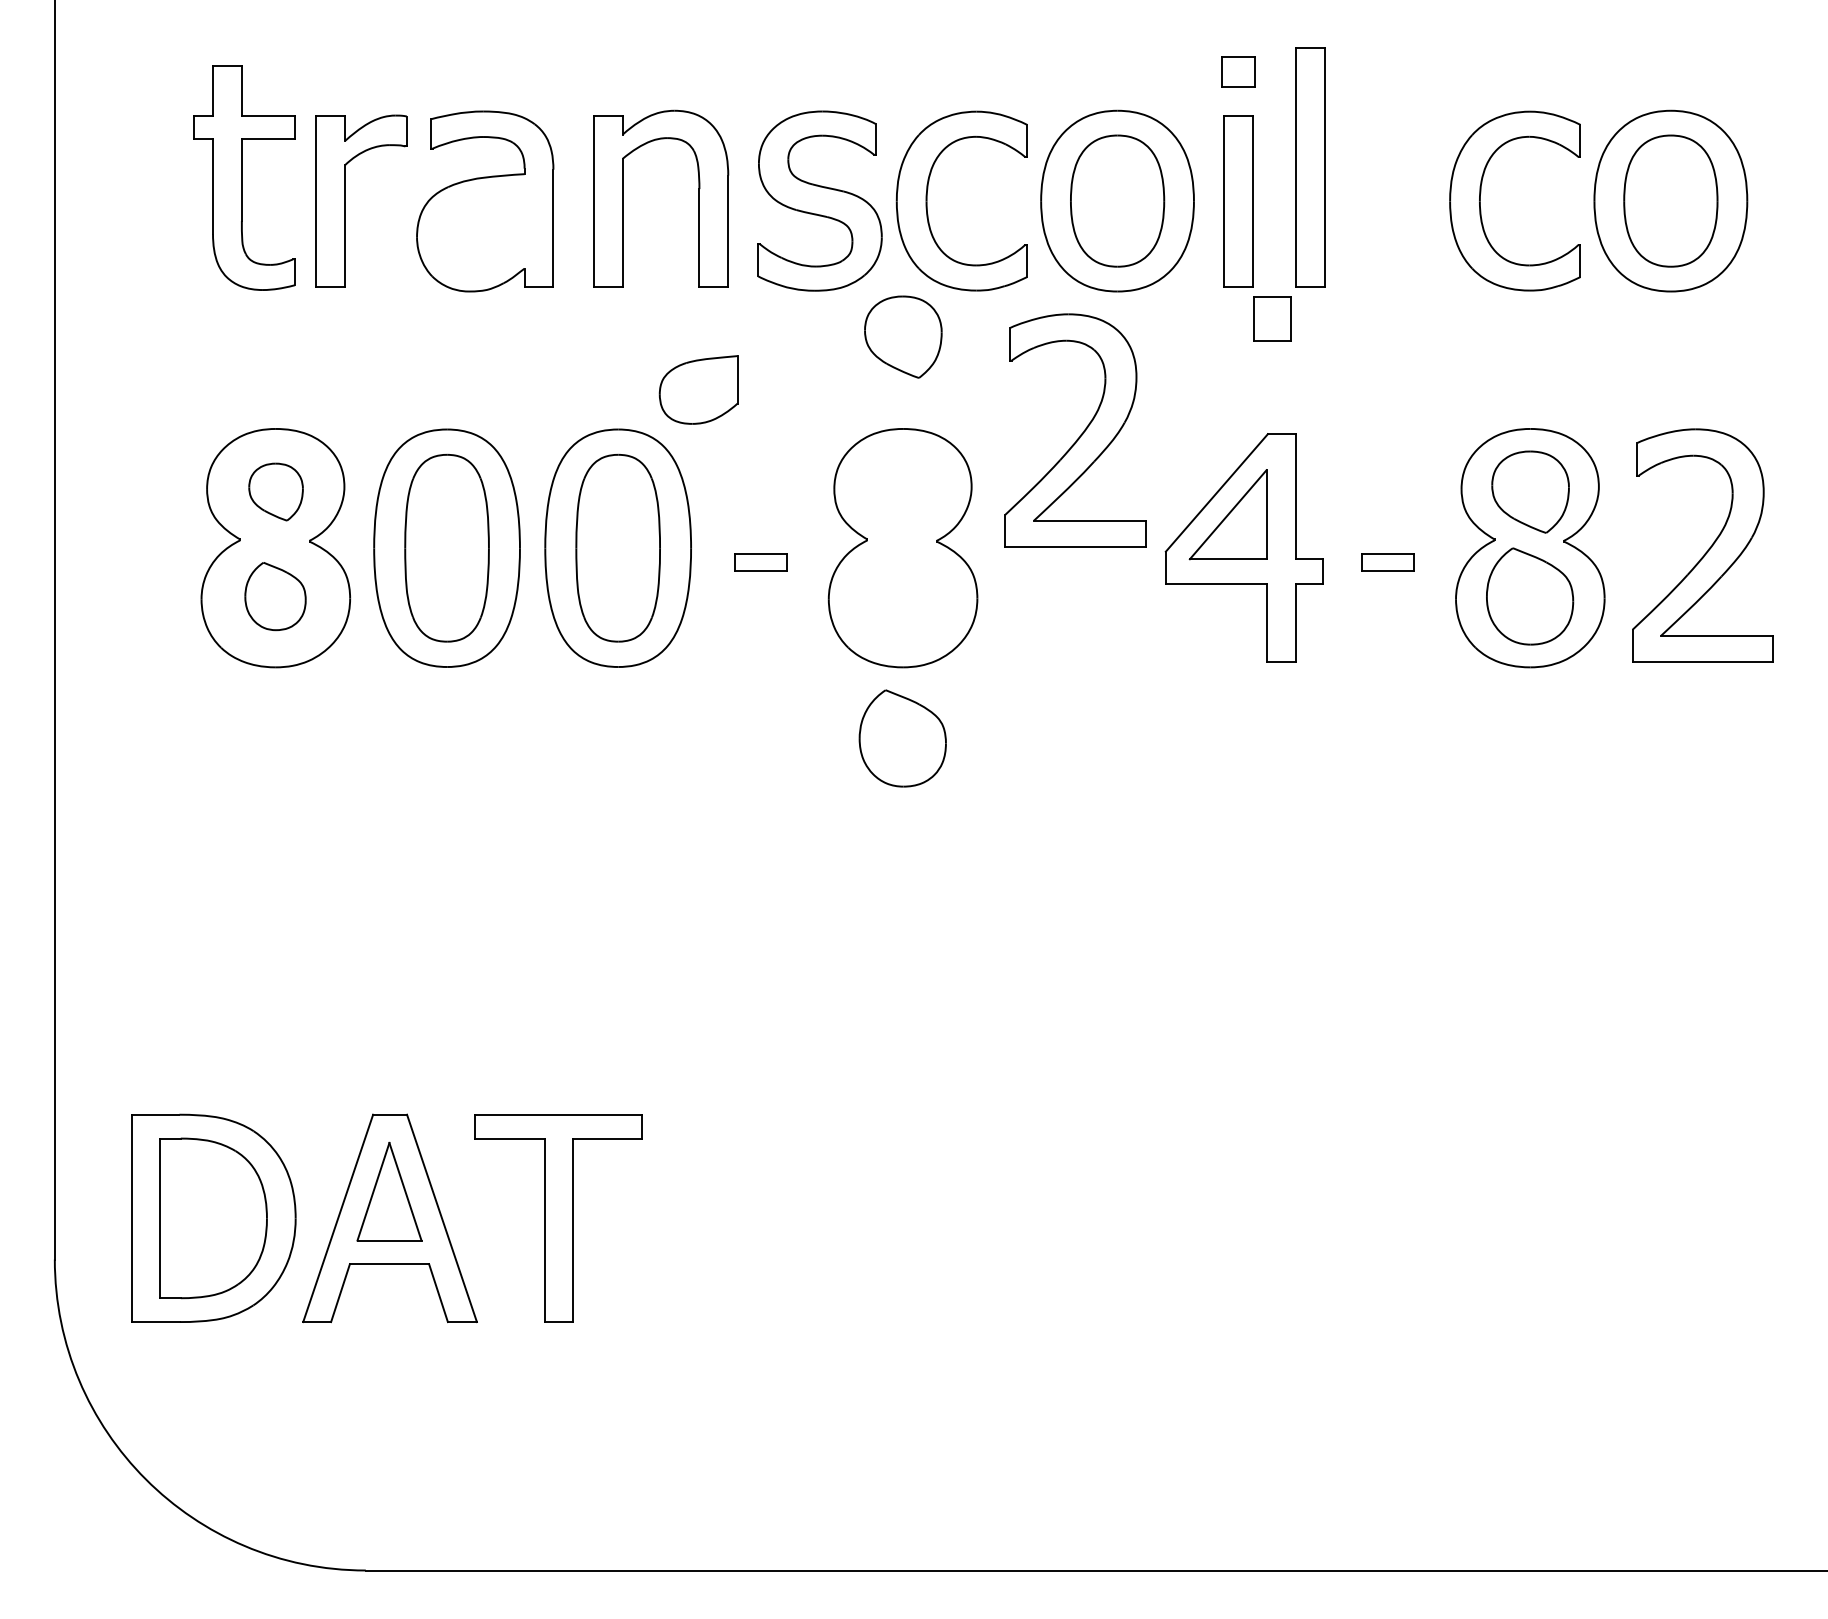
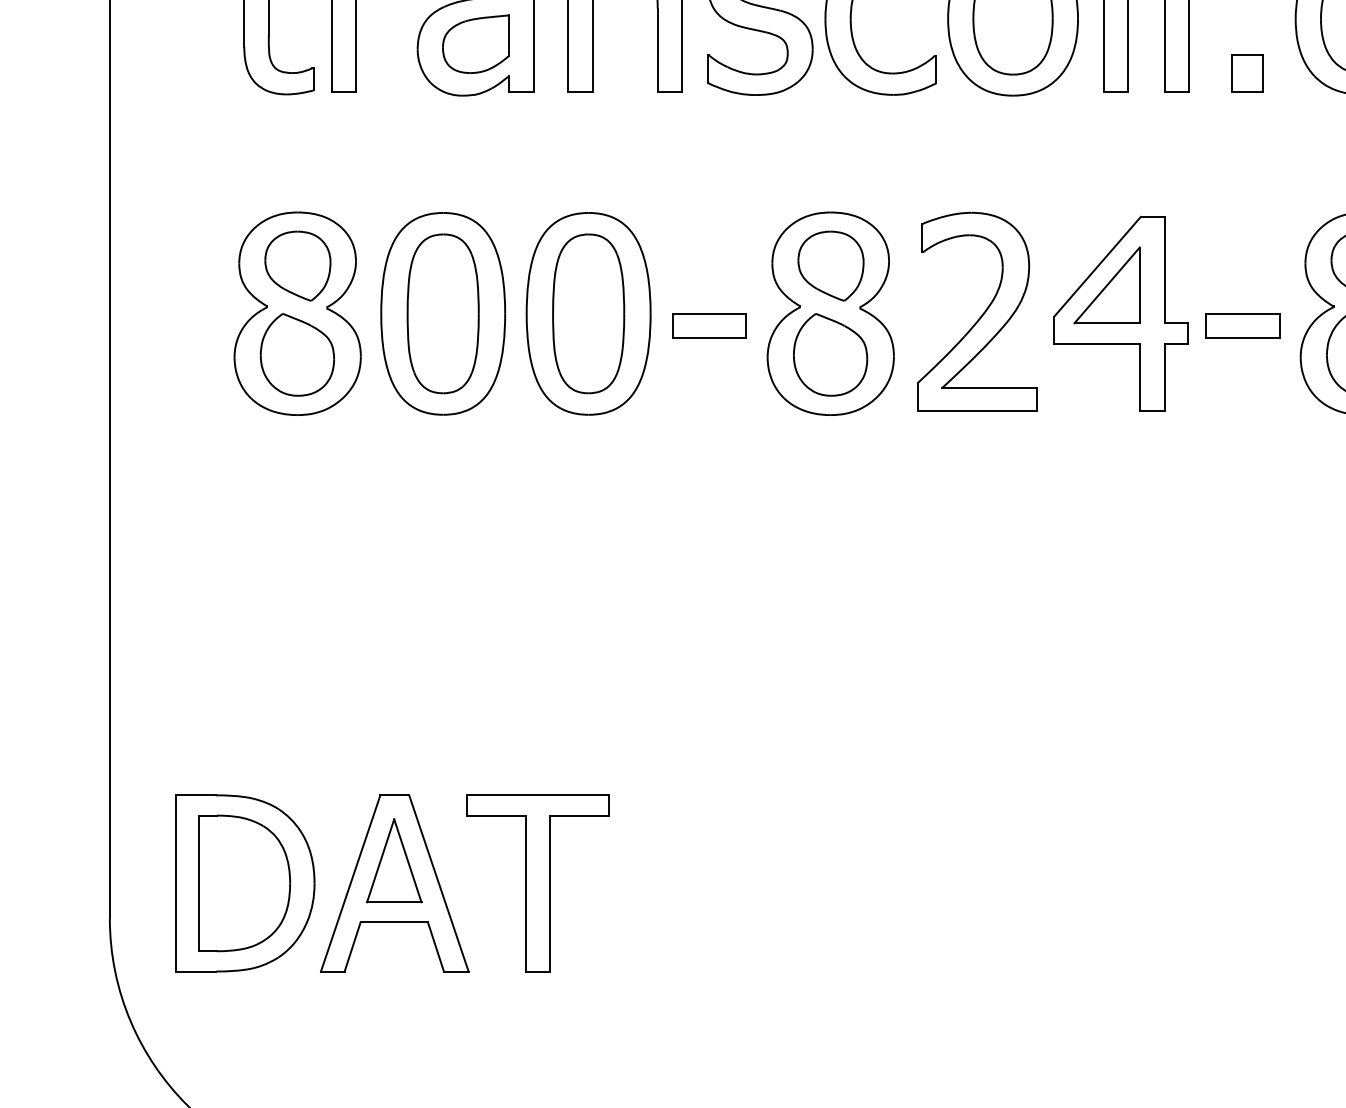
part: (1272, 318) -> (1247, 72), moved
part: (903, 336) -> (831, 265), moved
part: (698, 389) -> (475, 43), moved
part: (1080, 434) -> (981, 314), moved
part: (275, 491) -> (297, 265), size x1.43
part: (760, 562) -> (709, 325), size x1.67
part: (1387, 562) -> (1242, 325), size x1.67
part: (275, 596) -> (297, 354), size x1.43
part: (902, 738) -> (830, 354), moved

